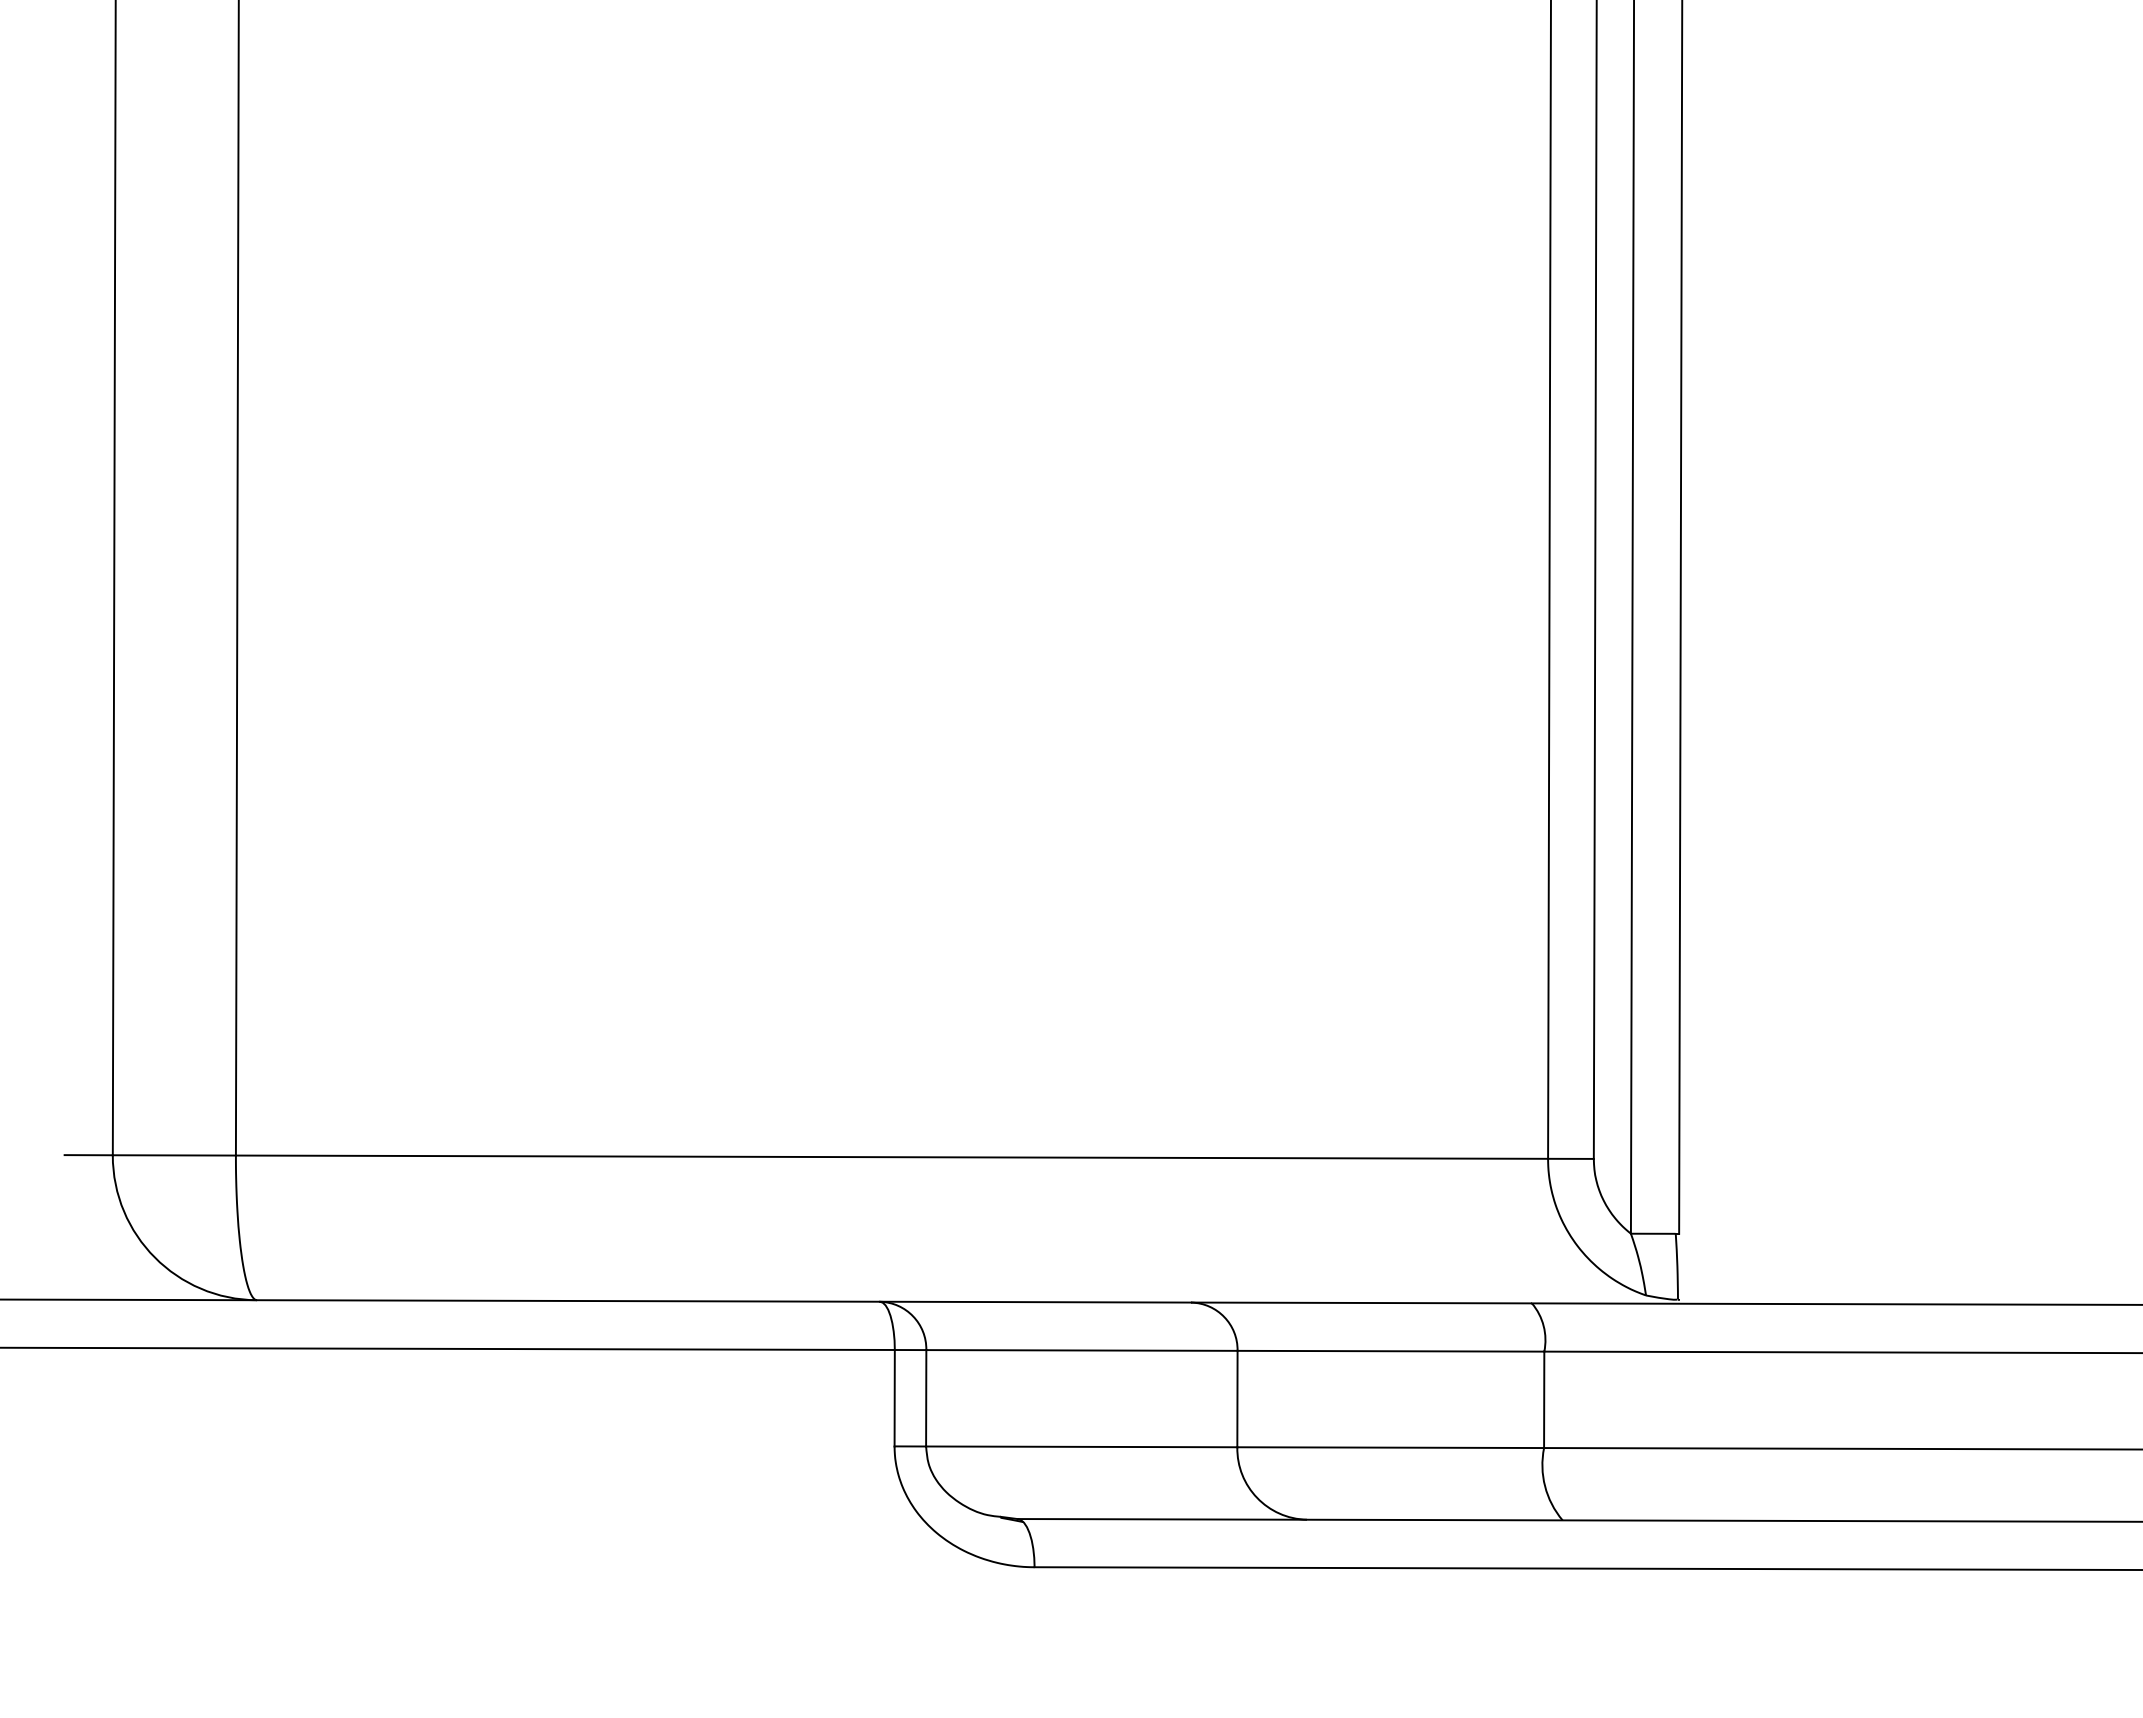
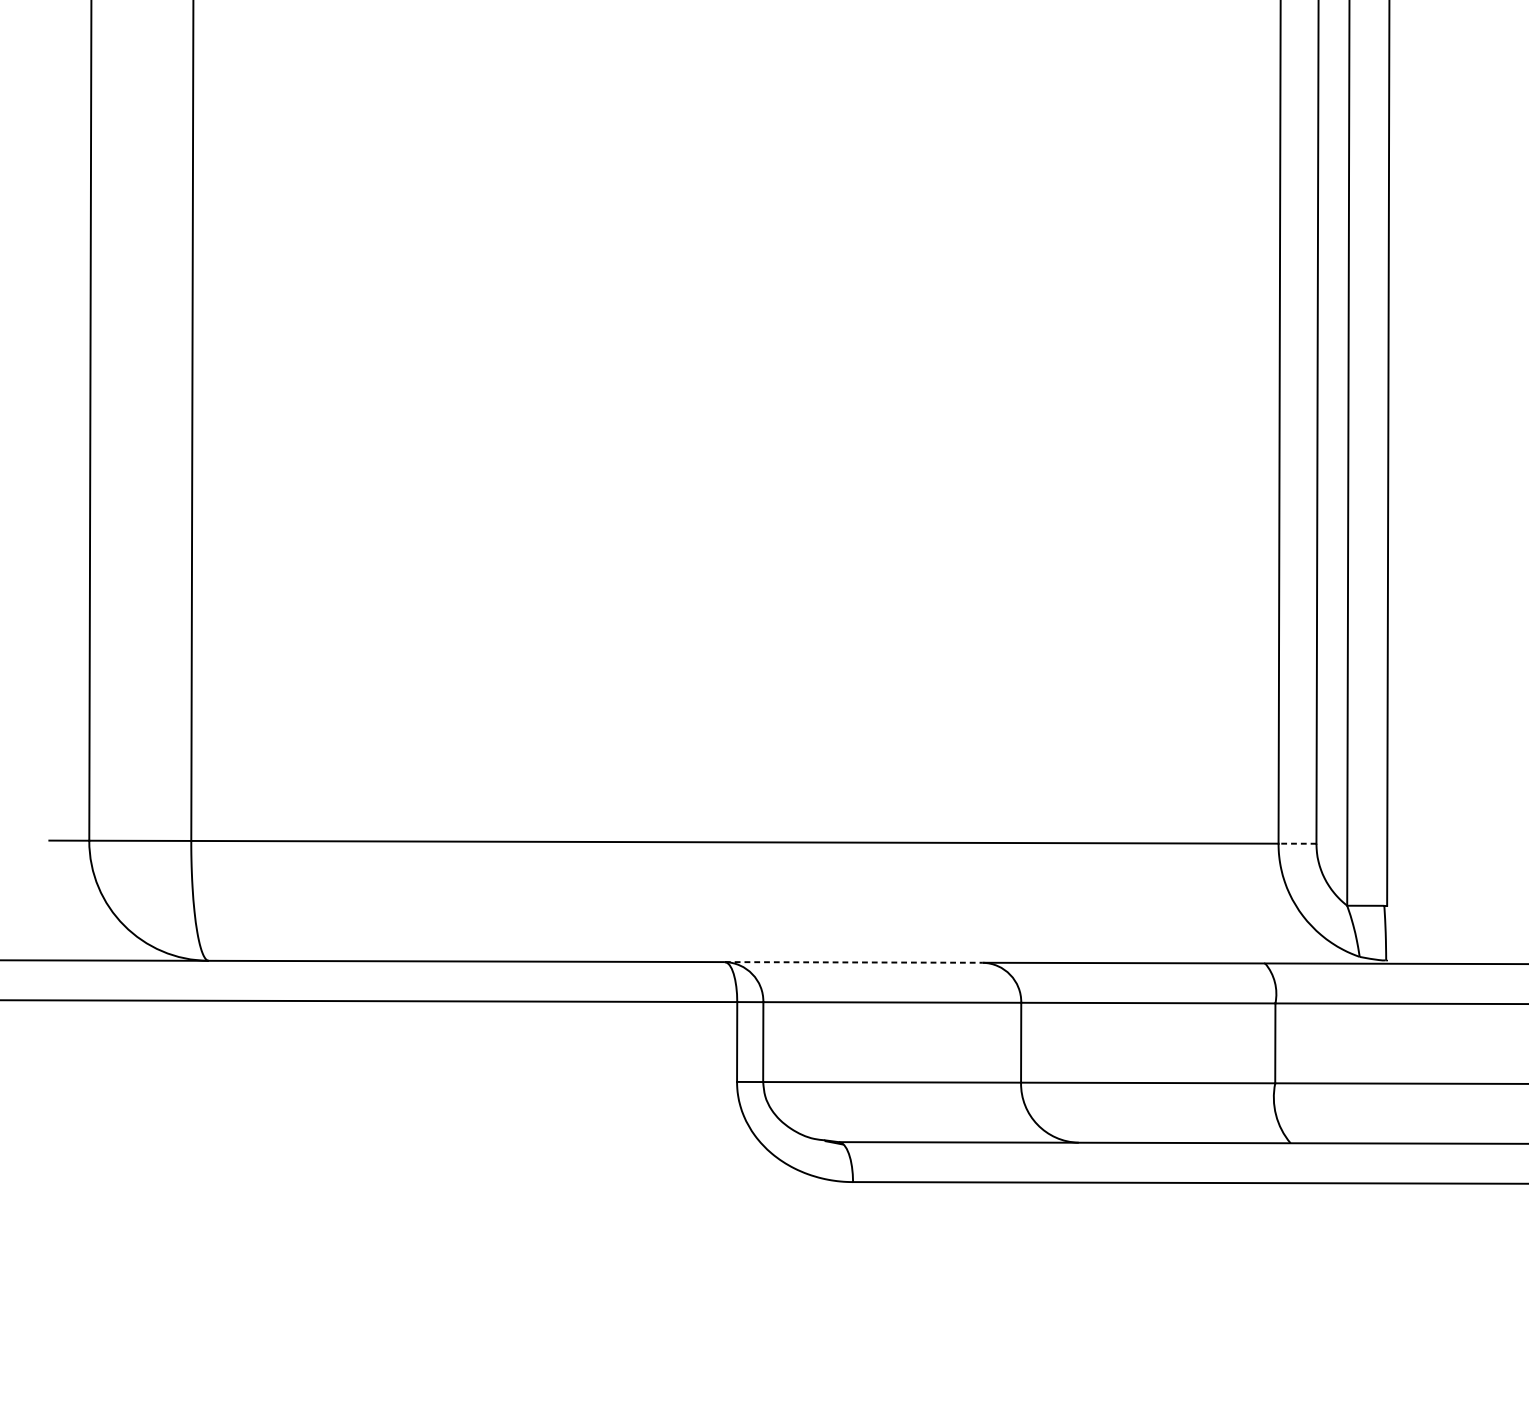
line: (1570, 1158) -> (1297, 843), solid -> dashed
line: (1035, 1302) -> (853, 962), solid -> dashed

